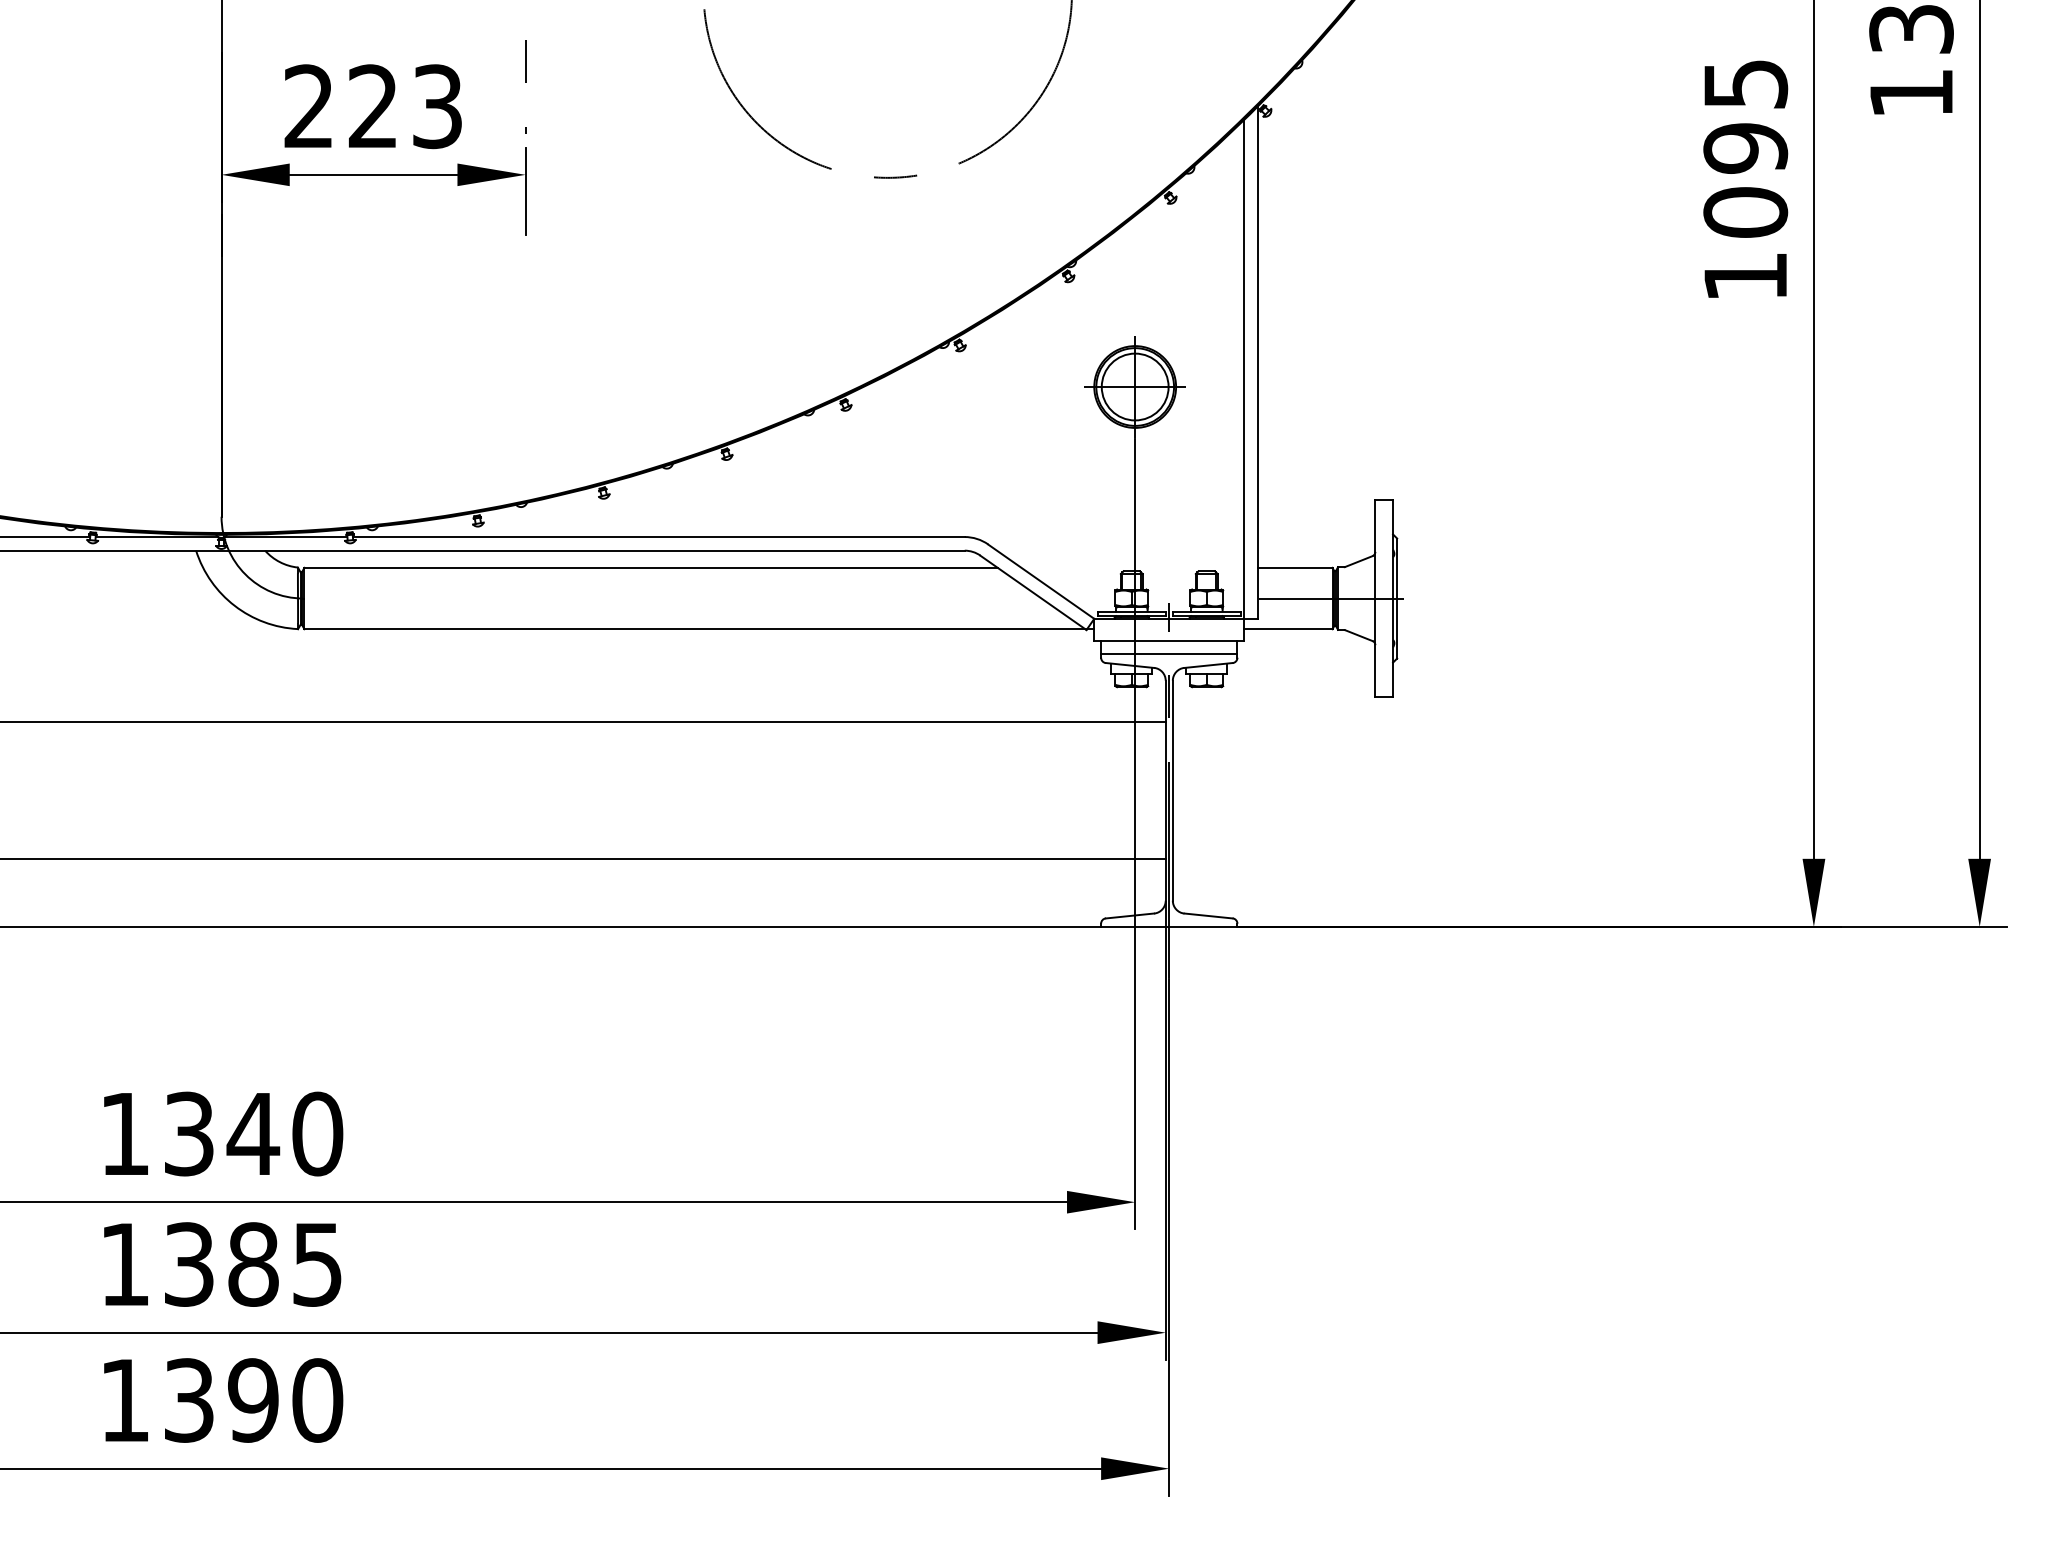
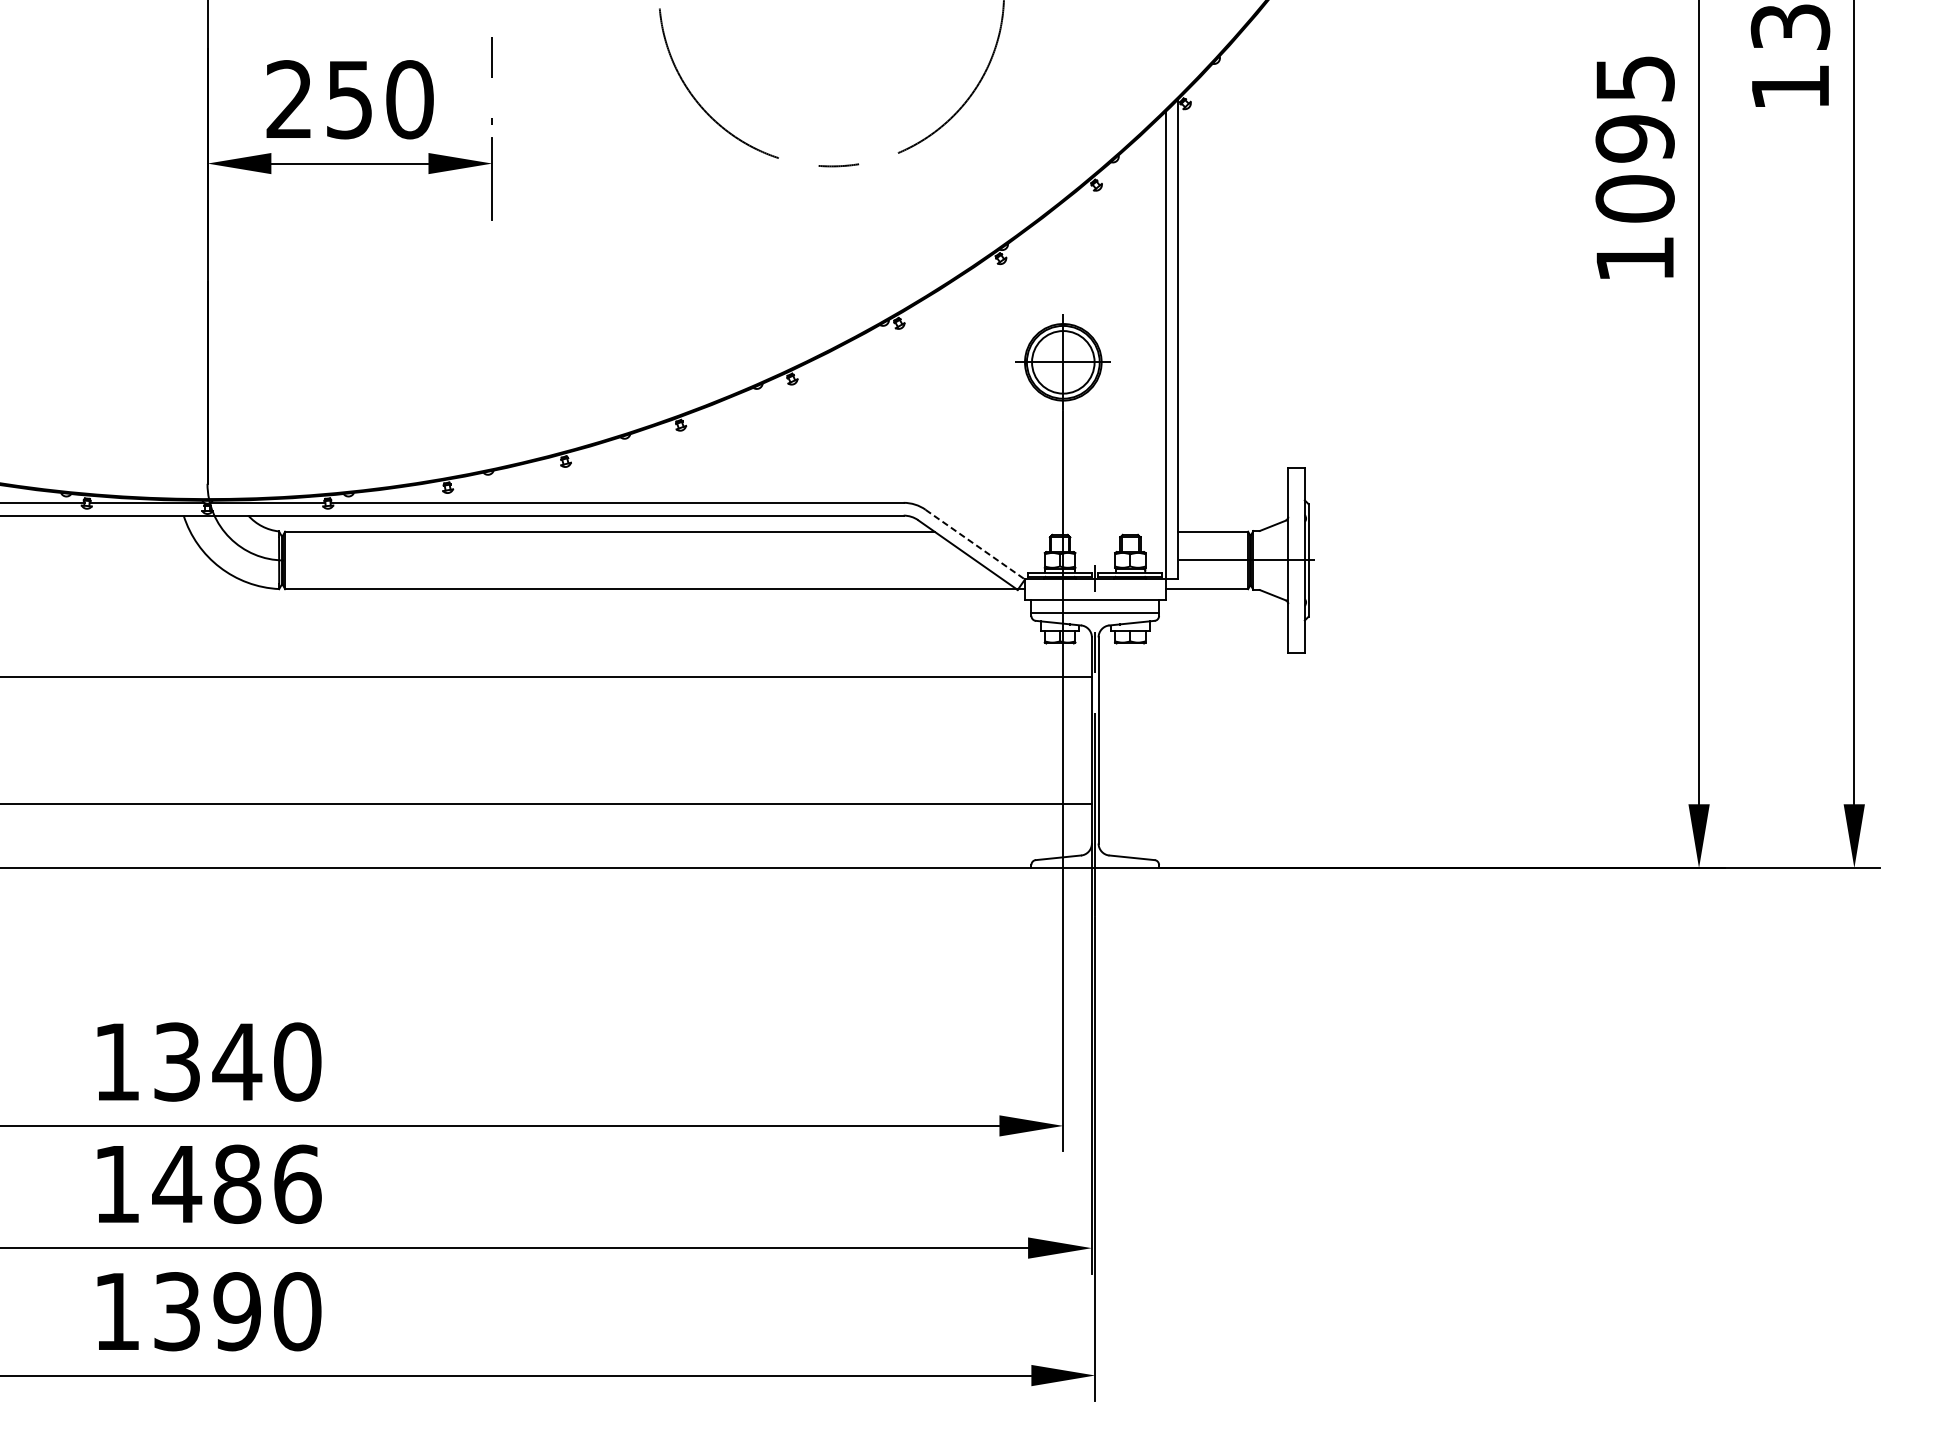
text: (405, 106) -> (379, 99), 223 -> 250
line: (1041, 581) -> (975, 544), solid -> dashed
text: (252, 1264) -> (236, 1184), 1385 -> 1486

